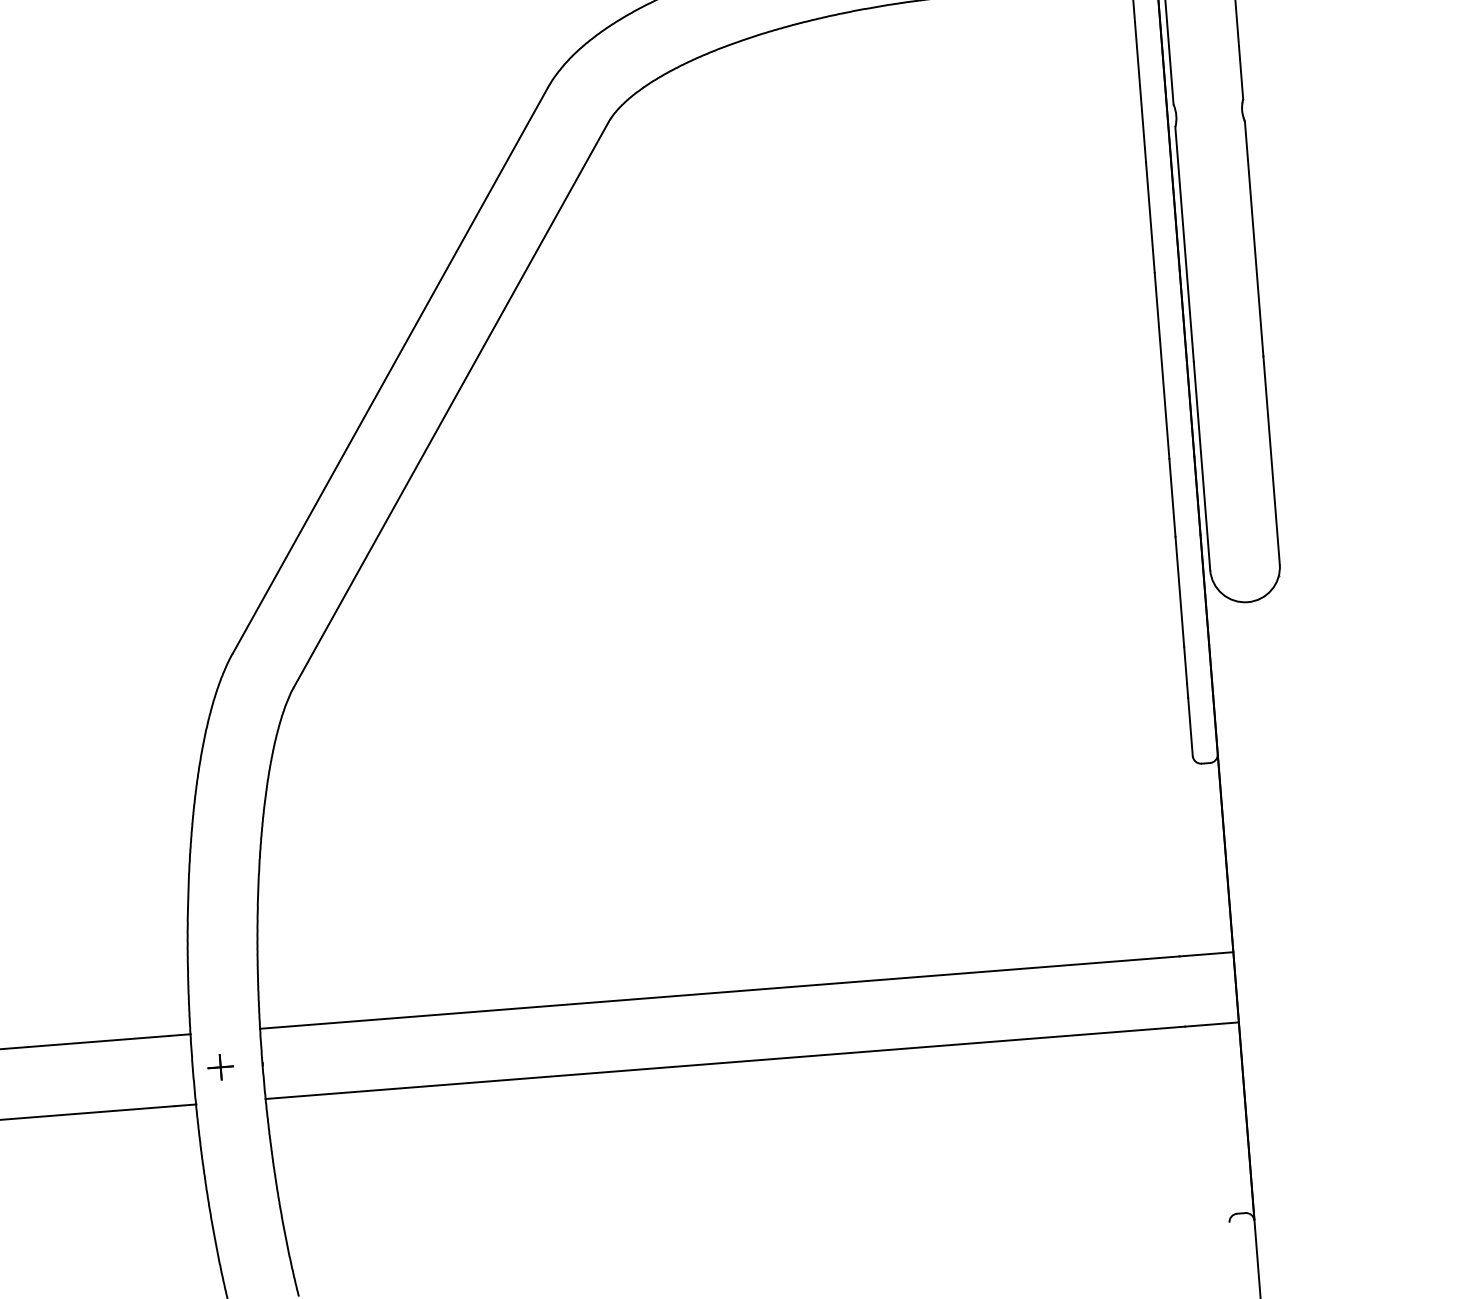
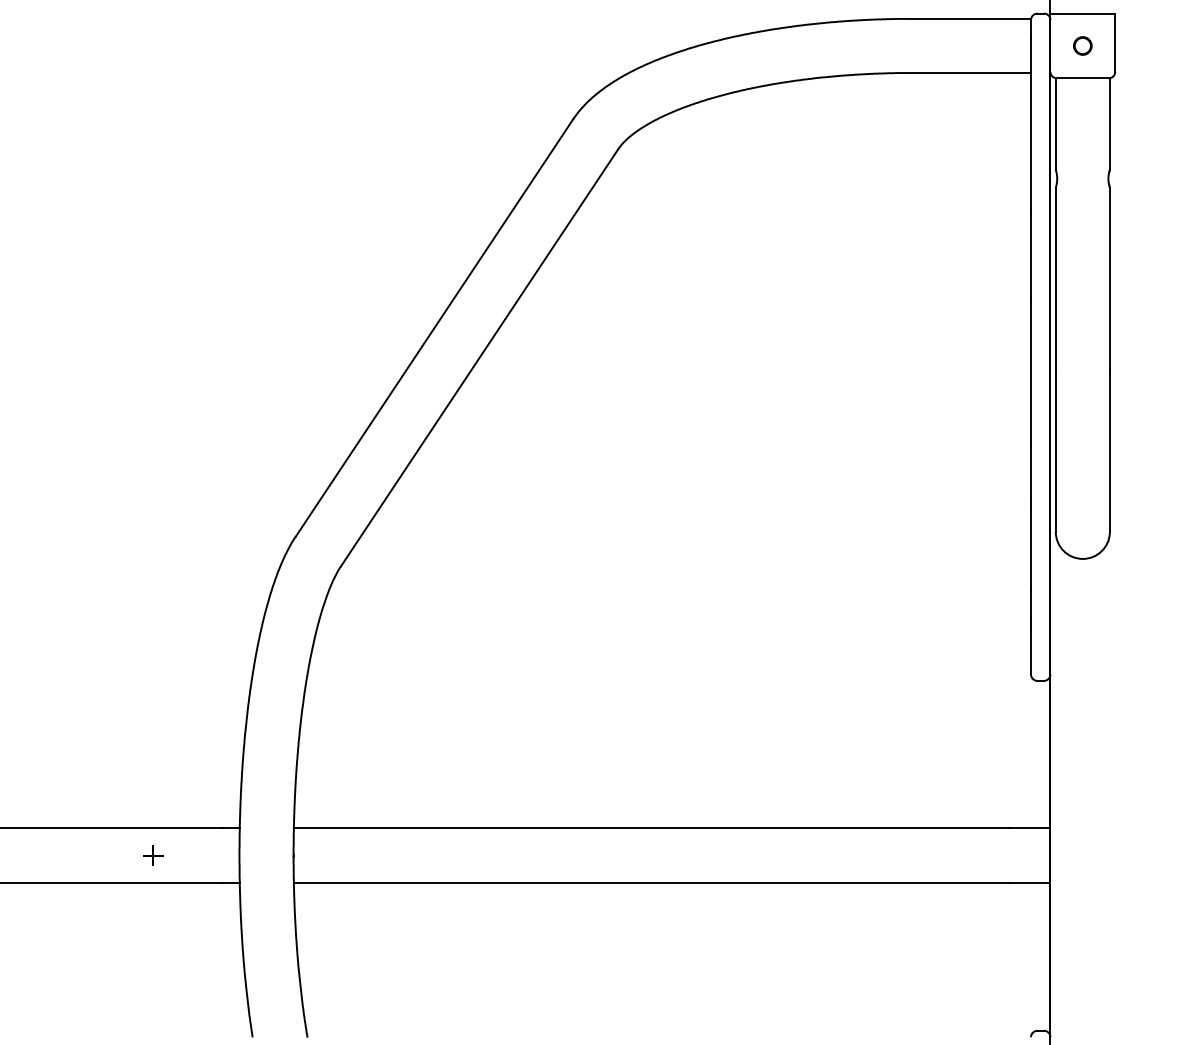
part: (221, 1066) -> (153, 855), moved

